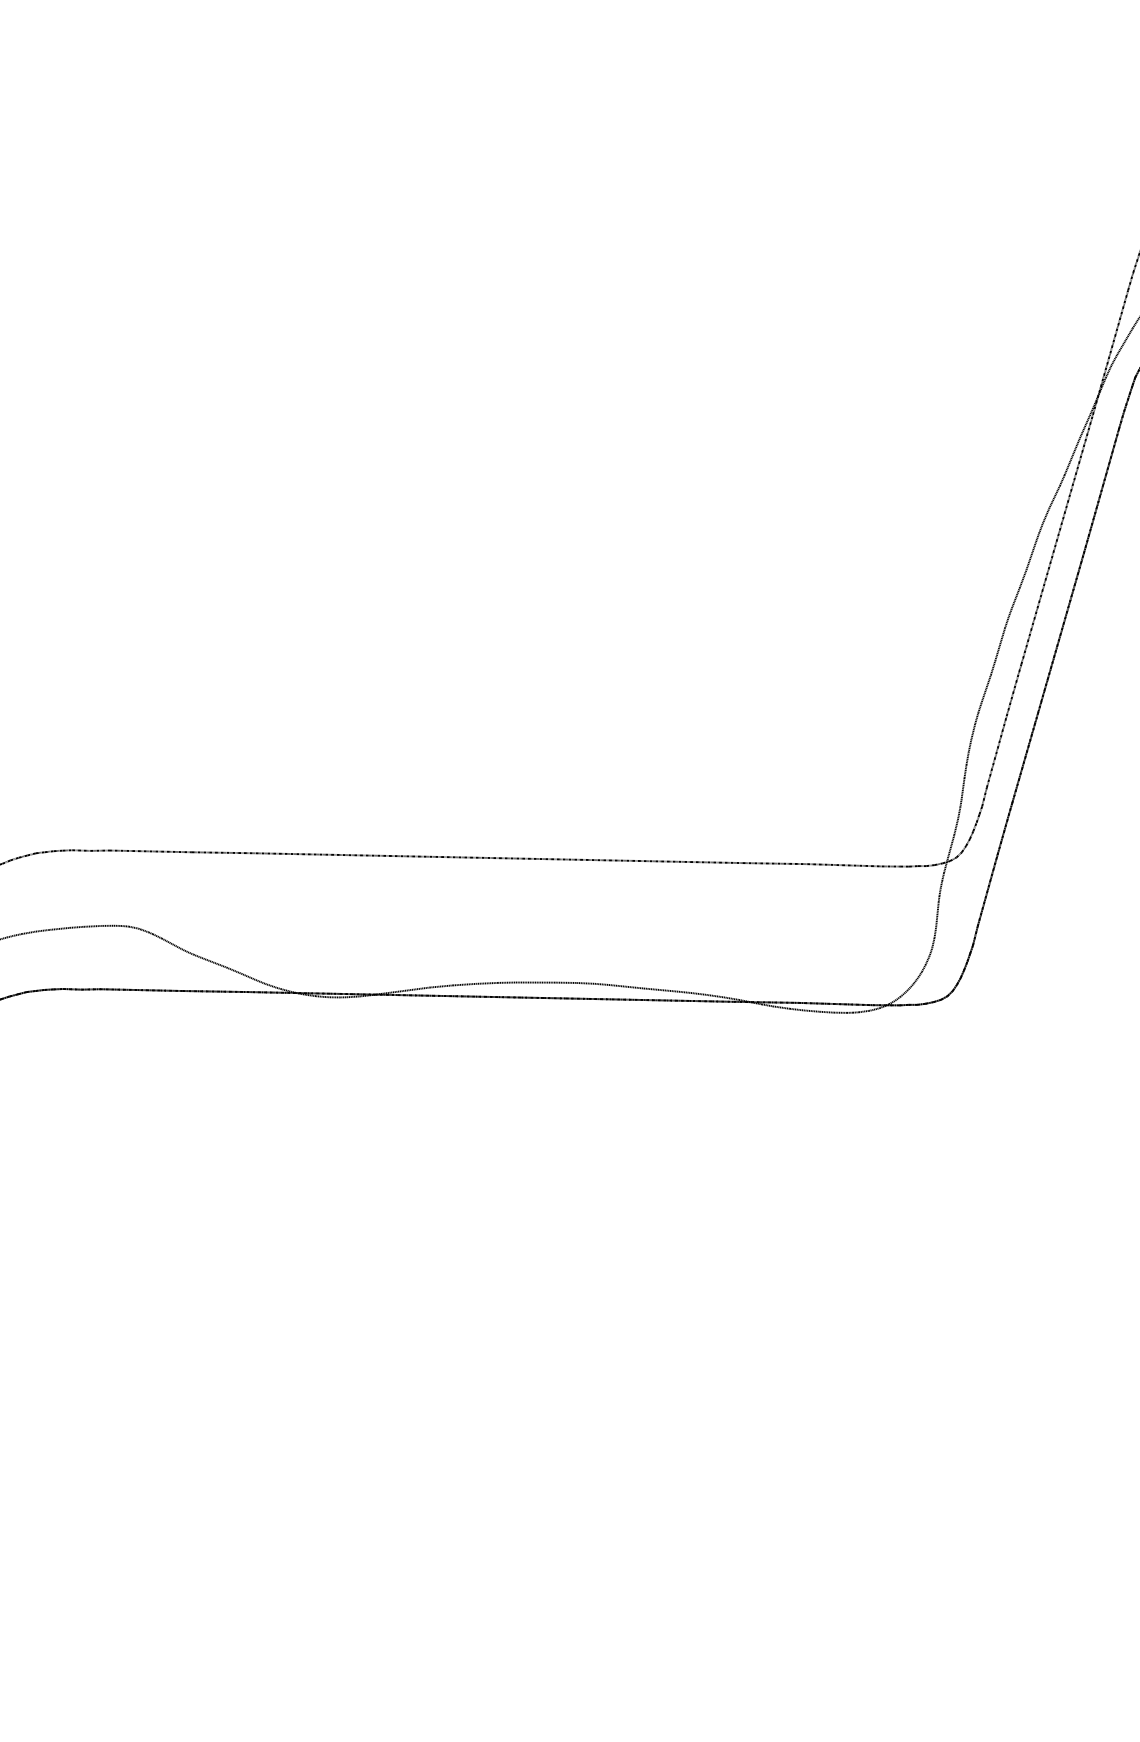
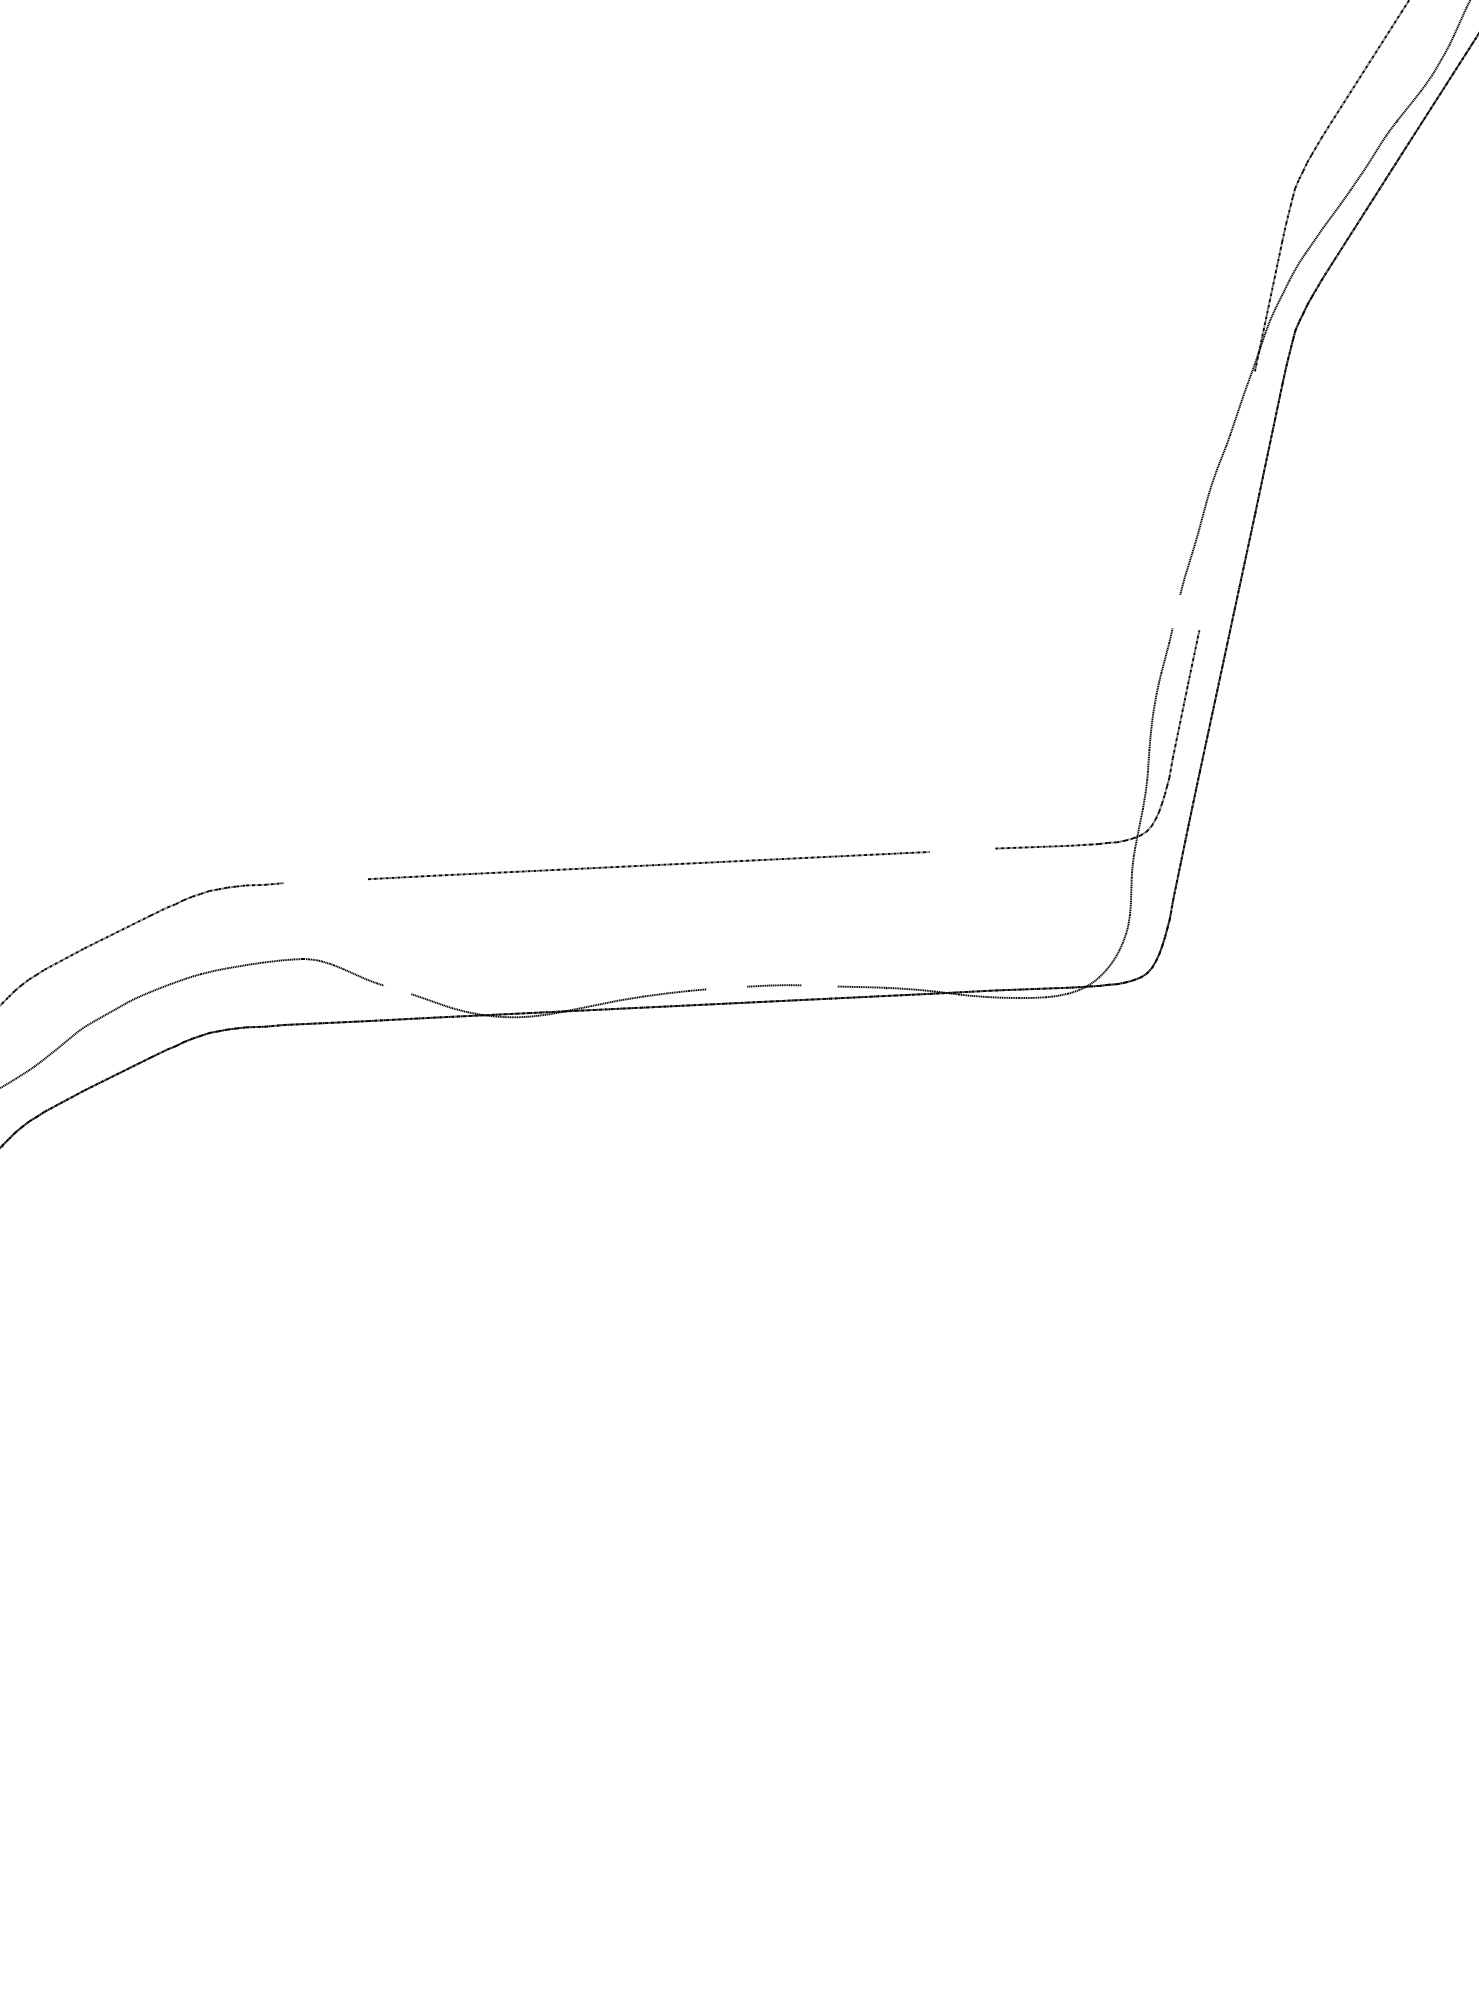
line: (1056, 539) -> (1226, 500), removed
line: (1000, 644) -> (1176, 611), removed
line: (150, 851) -> (325, 881), removed
line: (775, 862) -> (962, 849), removed
line: (213, 962) -> (397, 989), removed
line: (535, 982) -> (726, 987), removed
line: (626, 986) -> (819, 985), removed

